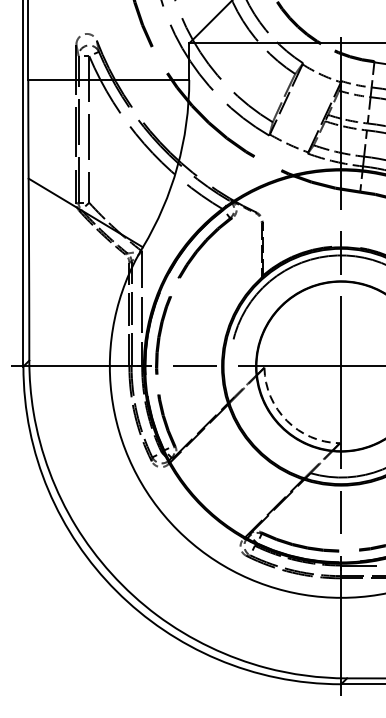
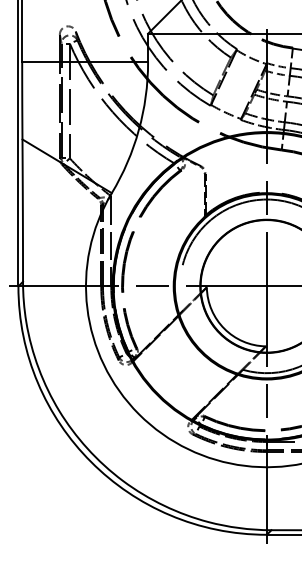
arc: (287, 420) -> (224, 328), dashed -> solid

